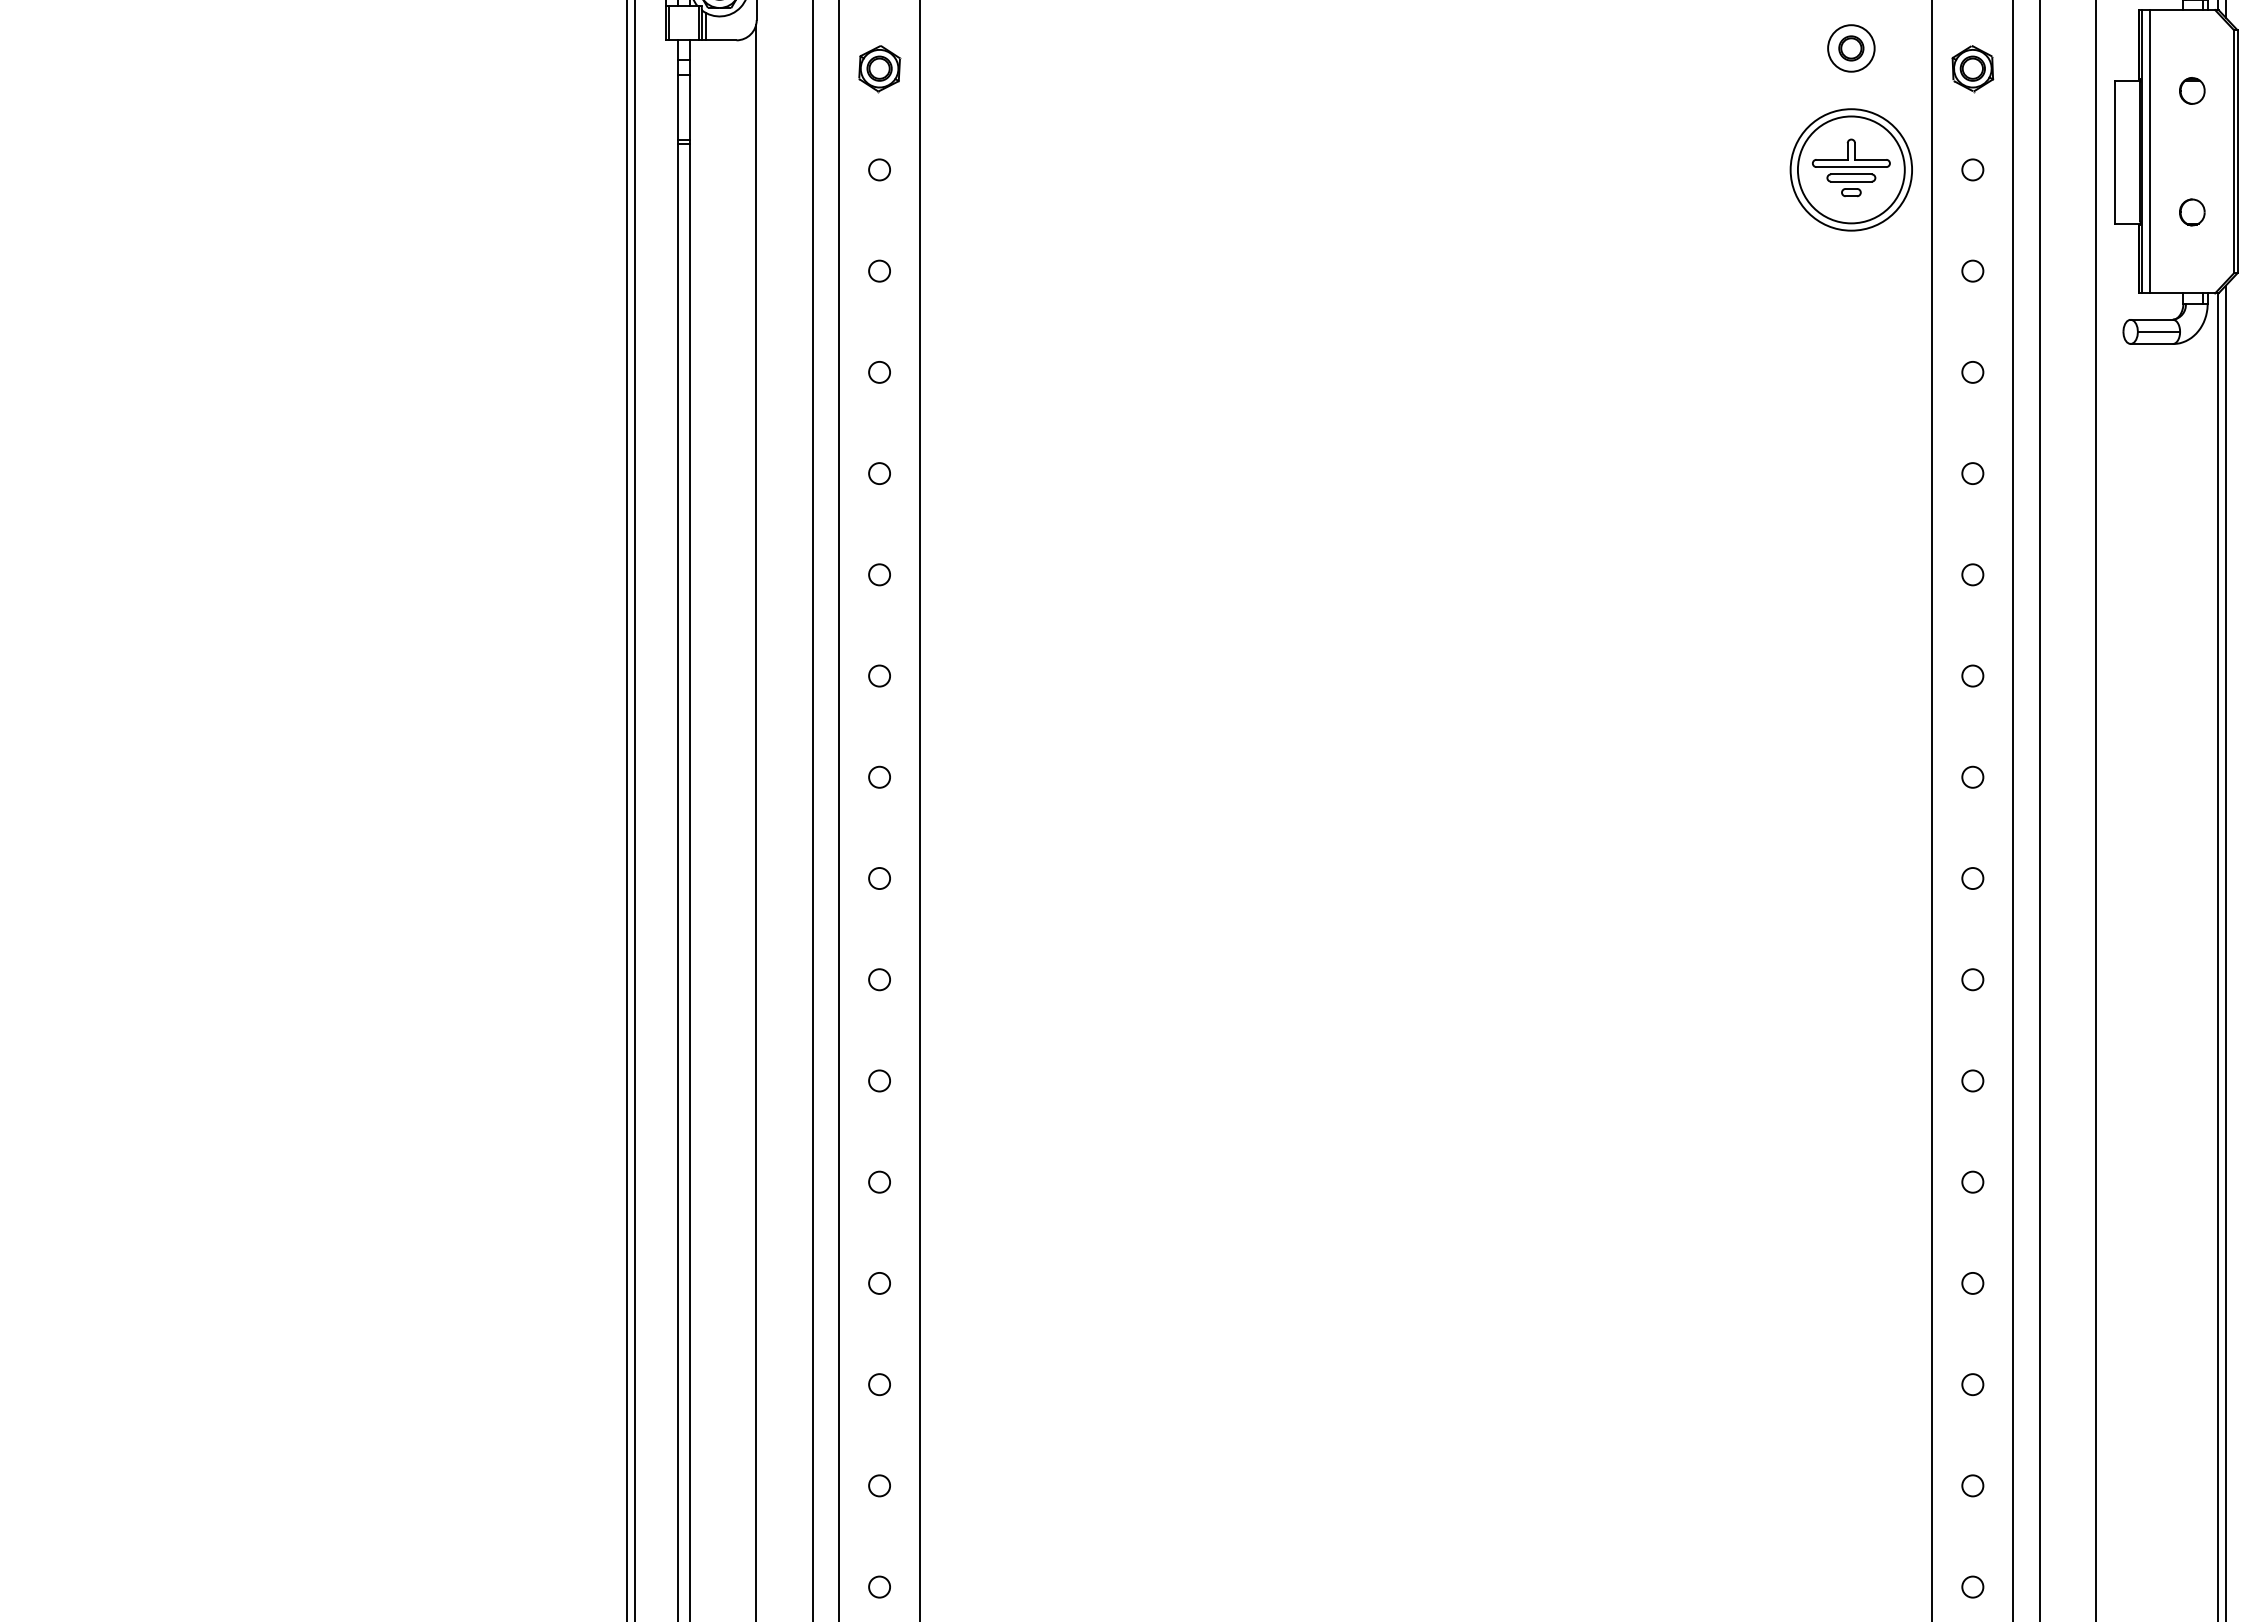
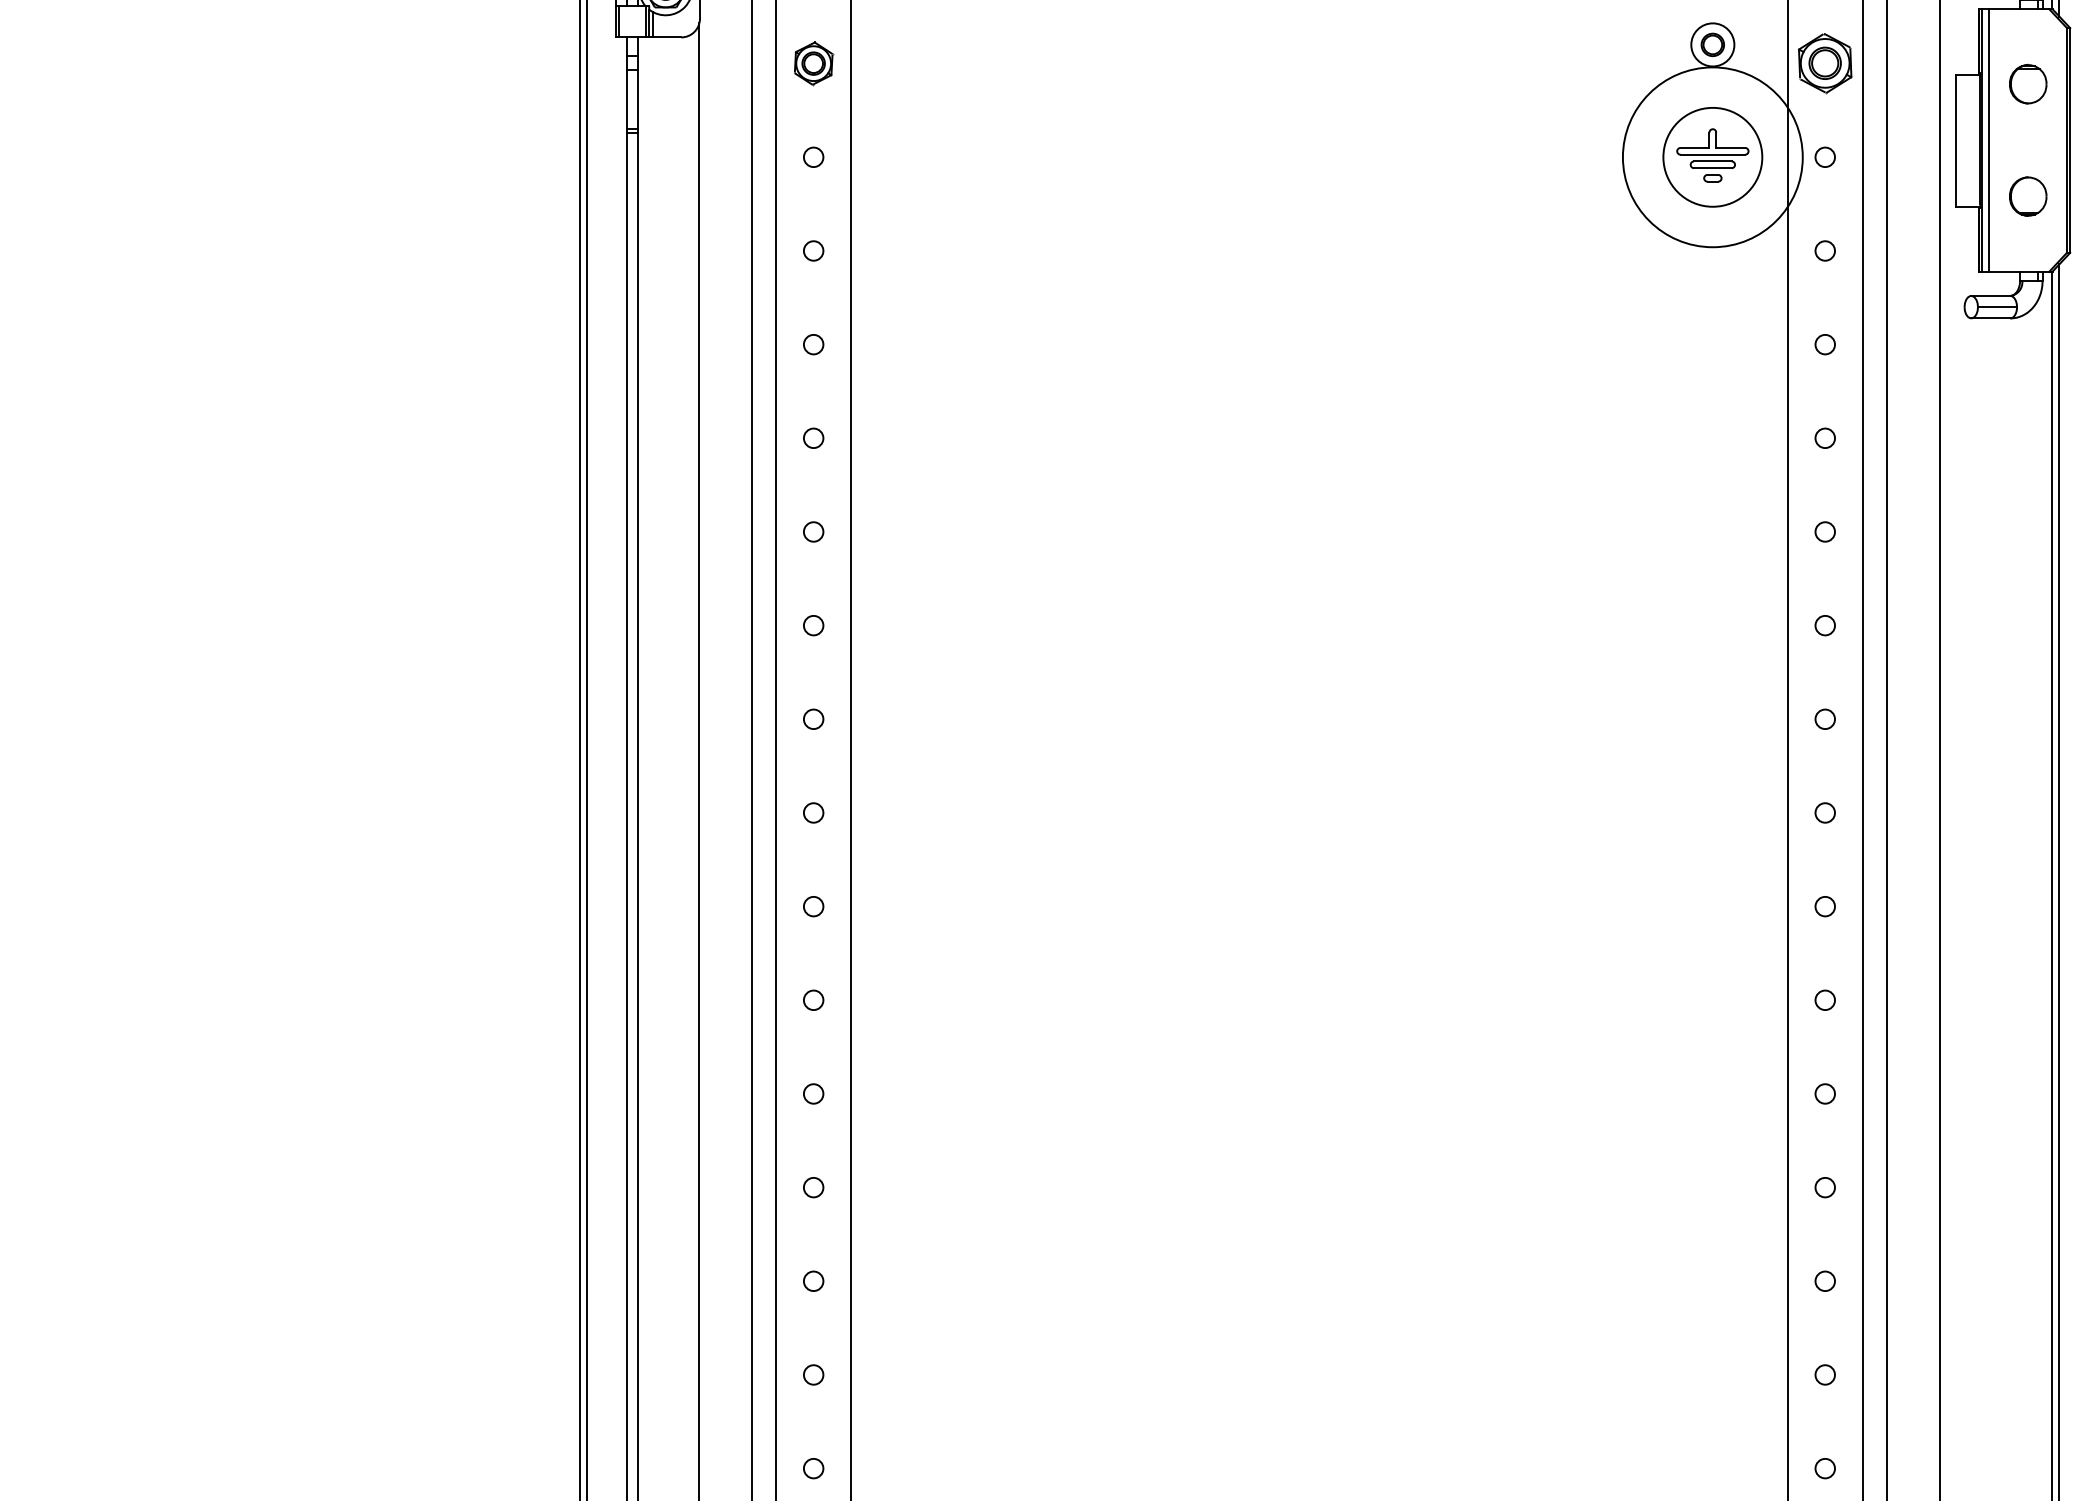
part: (1972, 69) -> (1824, 64), size x1.4
part: (2192, 90) -> (2028, 83), size x1.6
circle: (1851, 169) -> (1712, 156), size x1.6
part: (2192, 212) -> (2028, 196), size x1.6

